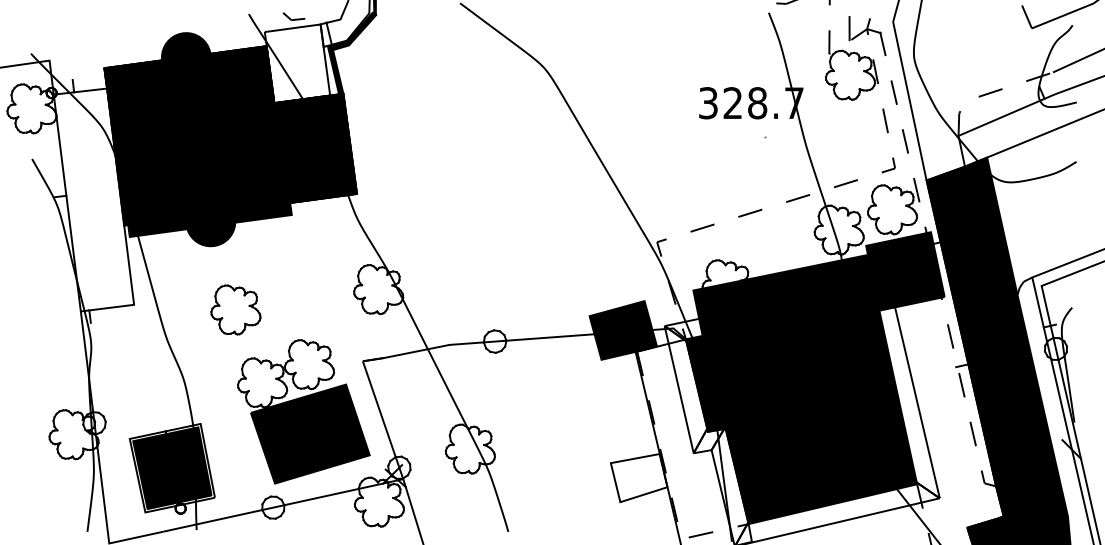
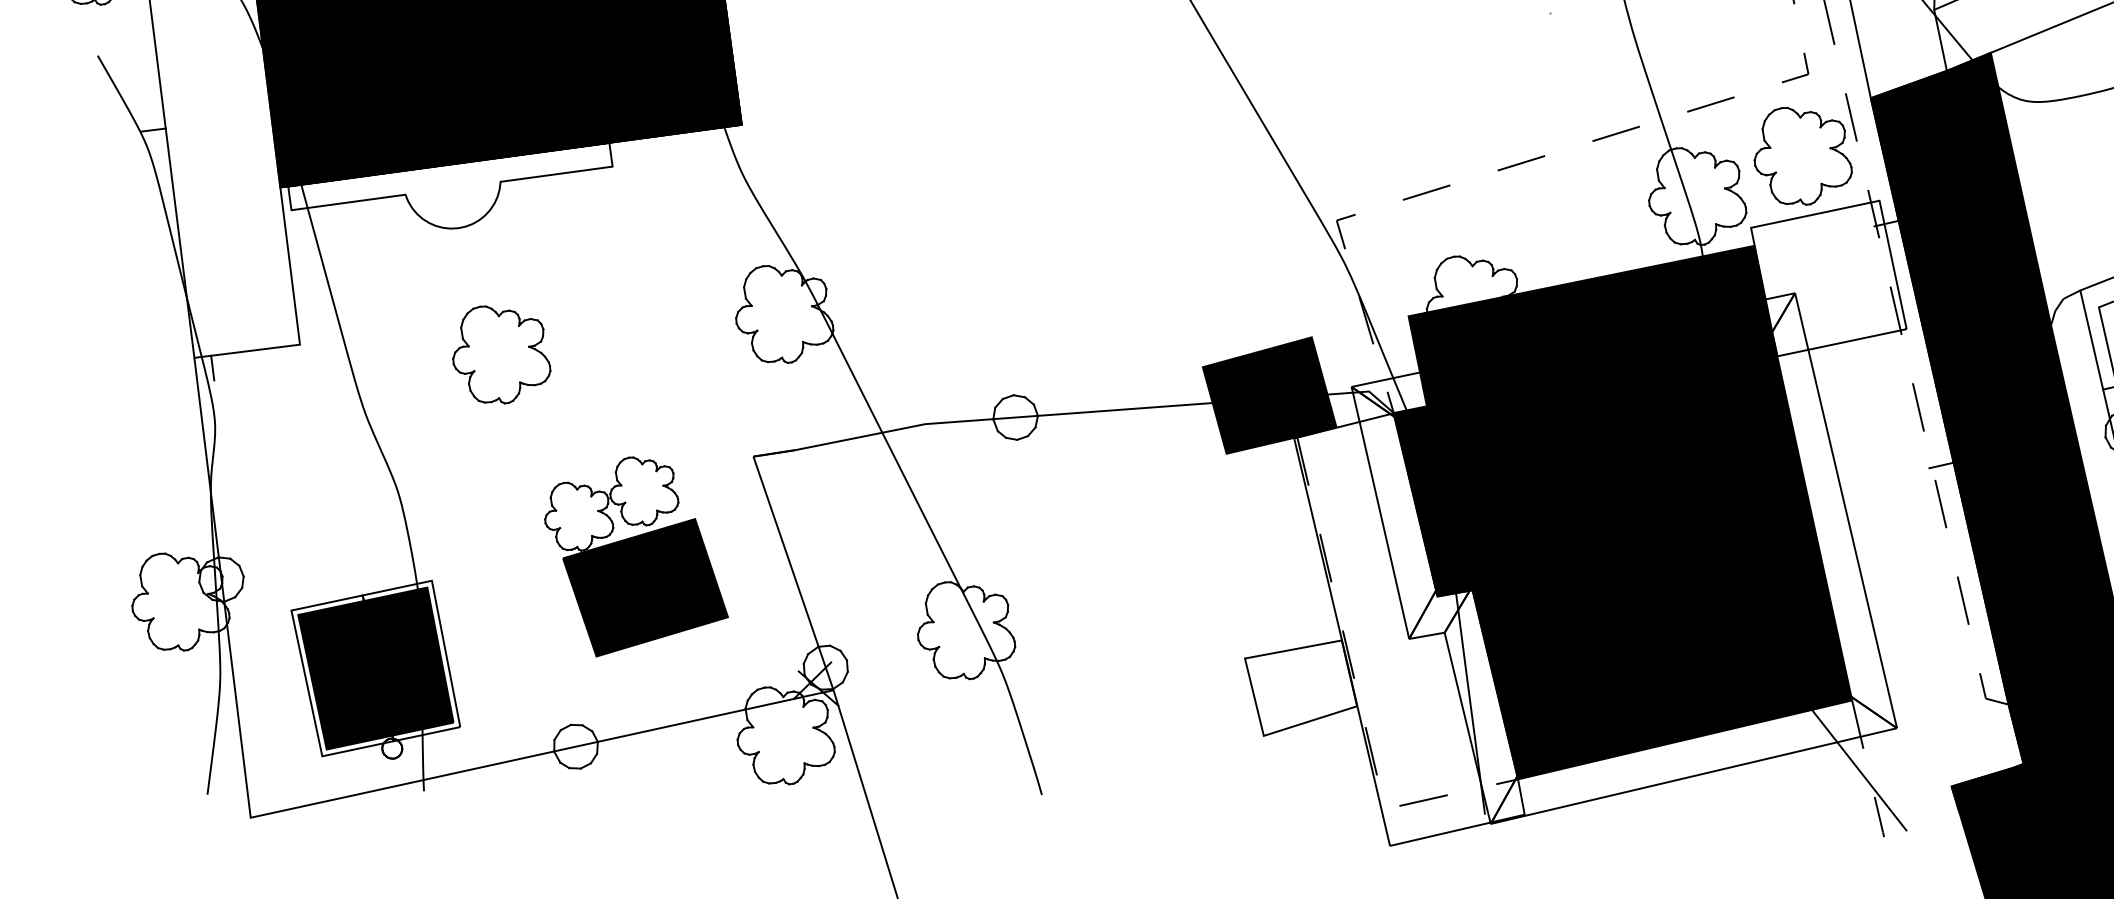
fill: (209, 224) -> (449, 185), removed
fill: (905, 271) -> (1829, 278), removed
part: (303, 411) -> (635, 556), size x0.7

